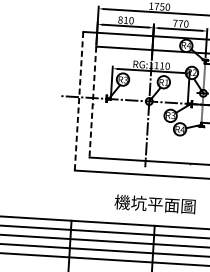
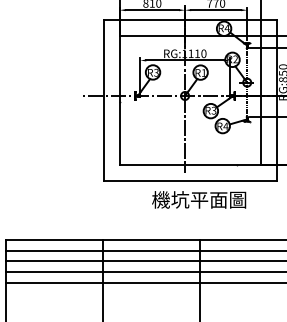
line: (79, 101) -> (103, 100), dashed -> solid
line: (92, 101) -> (119, 100), dashed -> solid
text: (155, 204) -> (199, 199), moved

